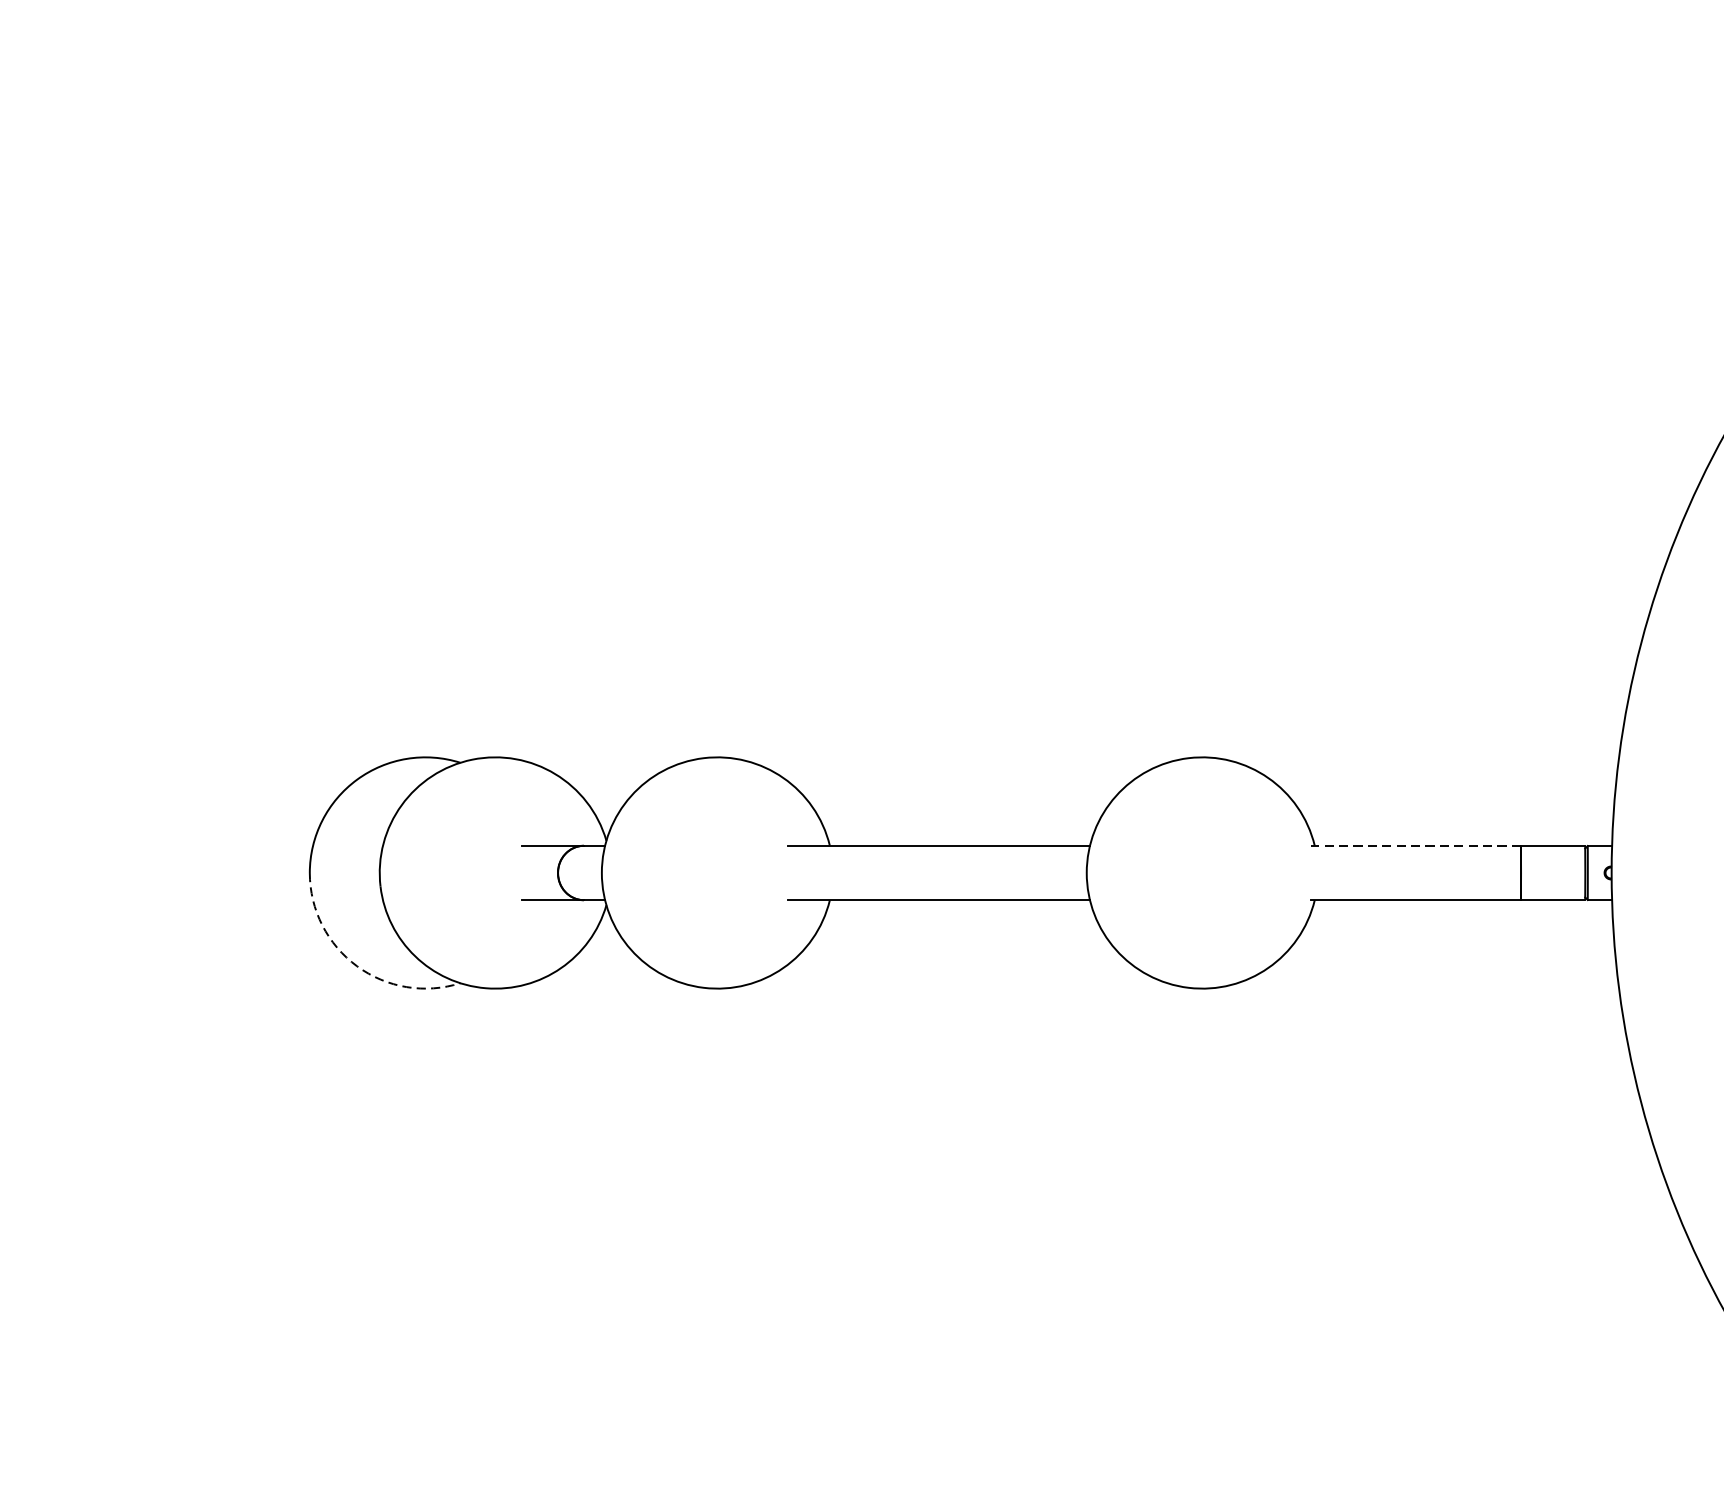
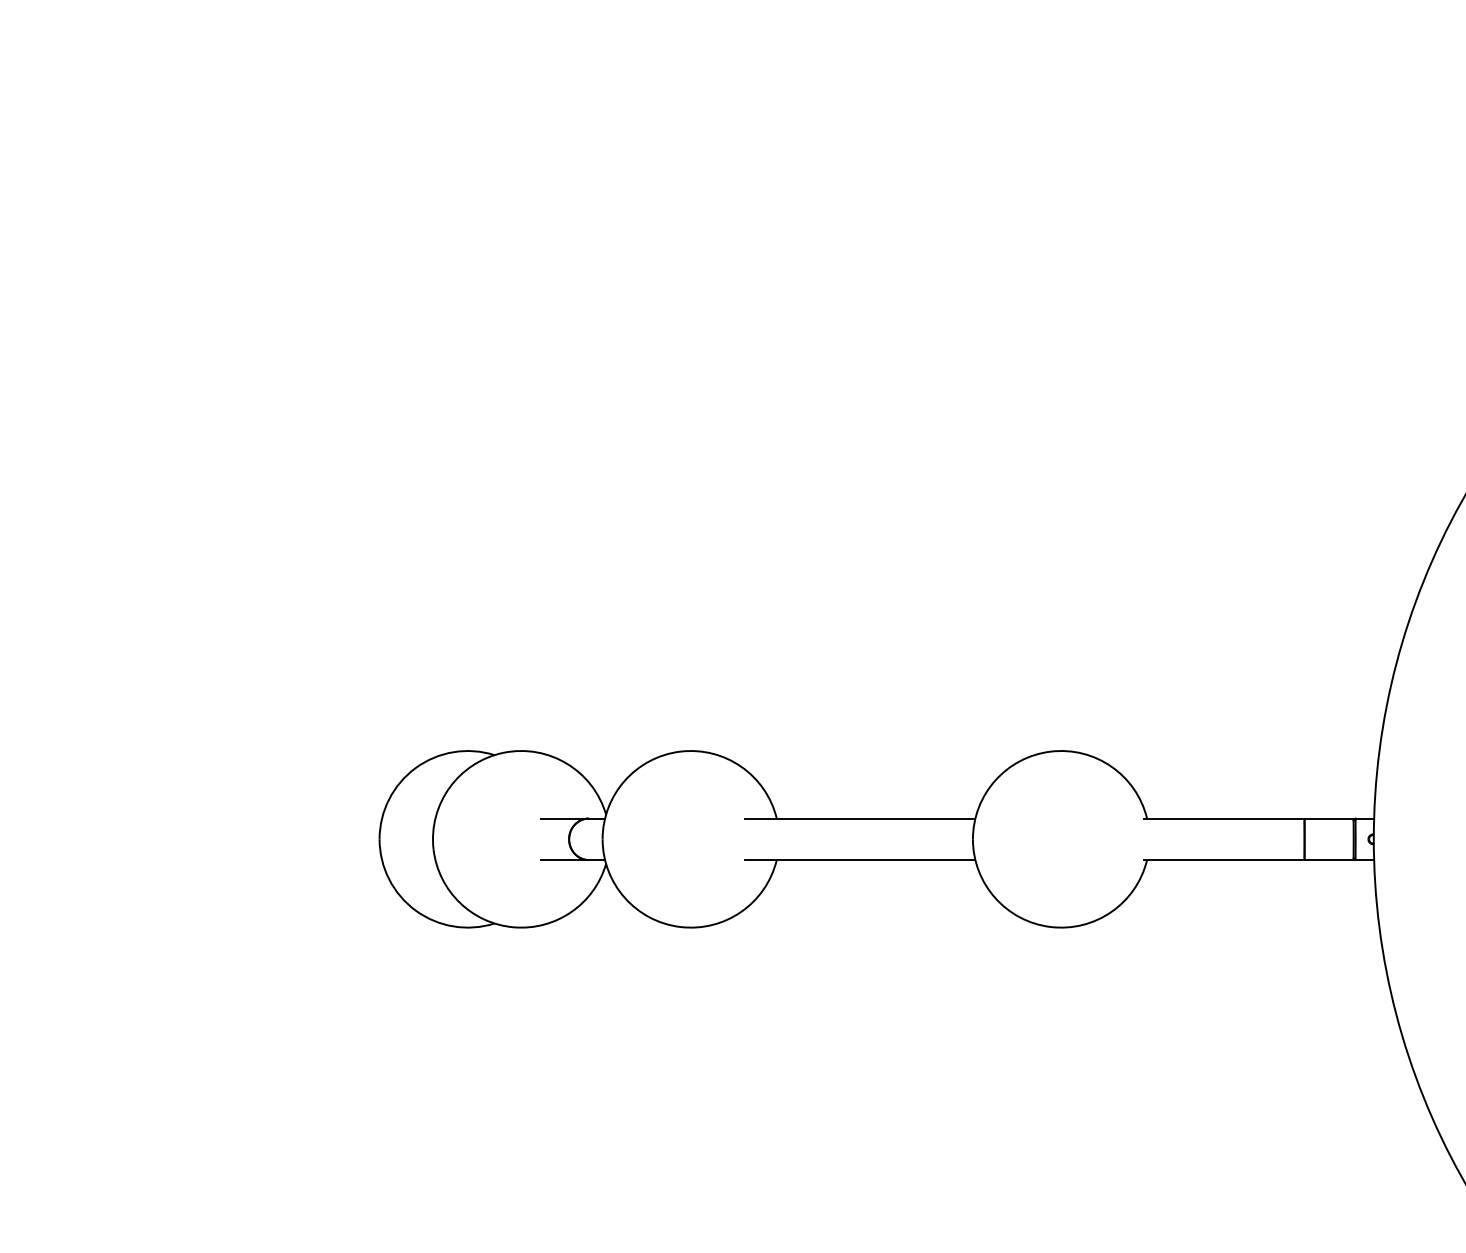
line: (1414, 845) -> (1223, 818), dashed -> solid
arc: (356, 966) -> (415, 910), dashed -> solid

